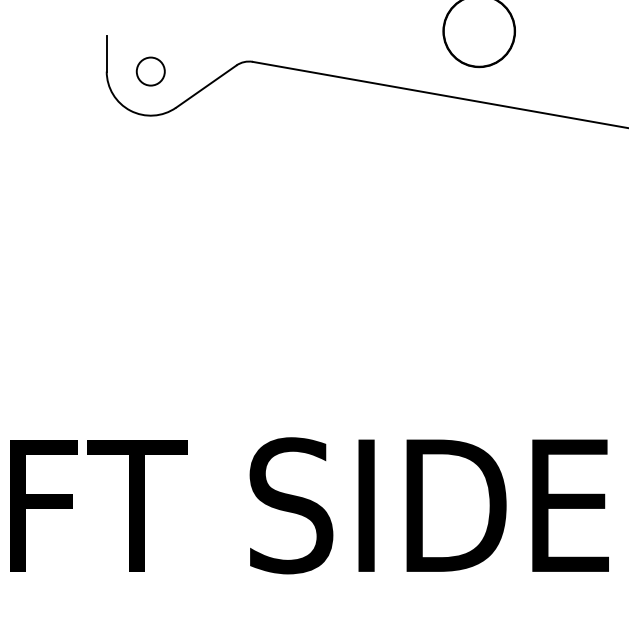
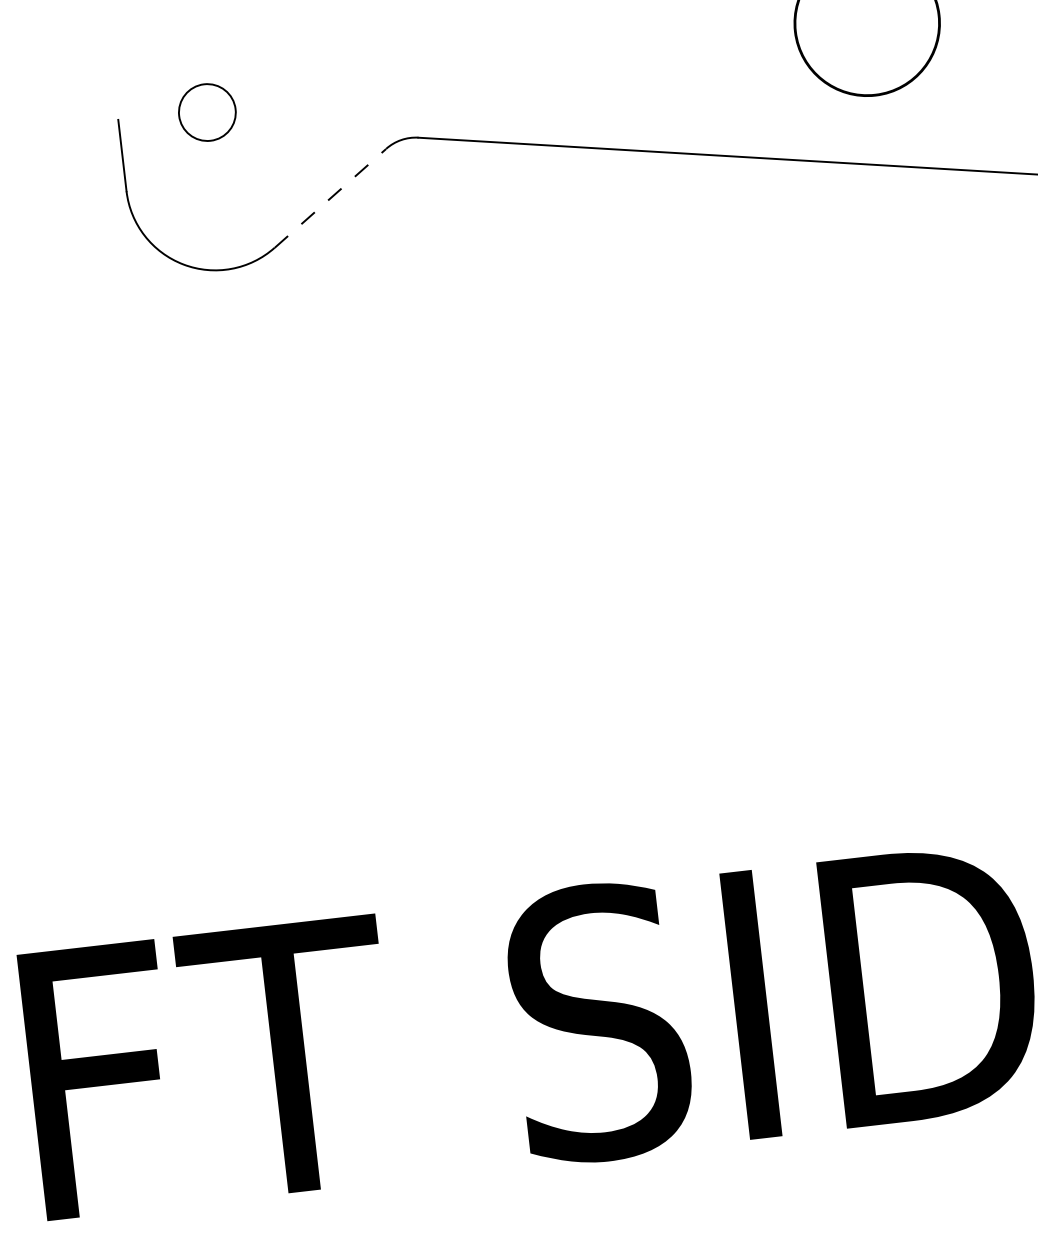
circle: (150, 71) -> (206, 112), moved
line: (206, 86) -> (330, 198), solid -> dashed

